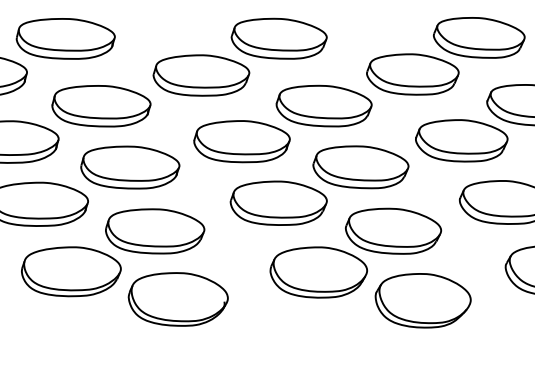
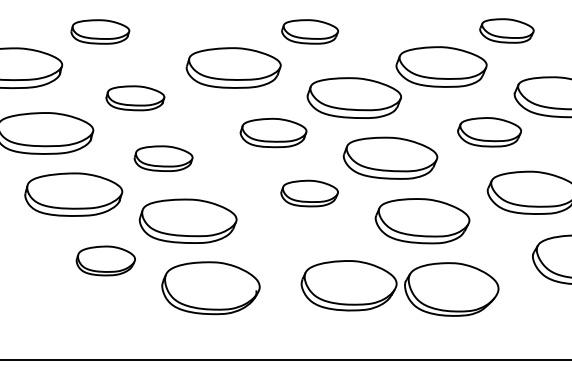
part: (478, 37) -> (506, 30), size x0.6
part: (65, 38) -> (100, 31), size x0.6
part: (278, 38) -> (309, 31), size x0.6
part: (101, 106) -> (135, 98), size x0.6
part: (241, 141) -> (273, 132), size x0.7
part: (461, 141) -> (489, 132), size x0.7
part: (130, 167) -> (163, 158), size x0.6
part: (278, 203) -> (309, 193), size x0.6
part: (71, 271) -> (105, 260), size x0.6
part: (318, 272) -> (348, 285), moved

